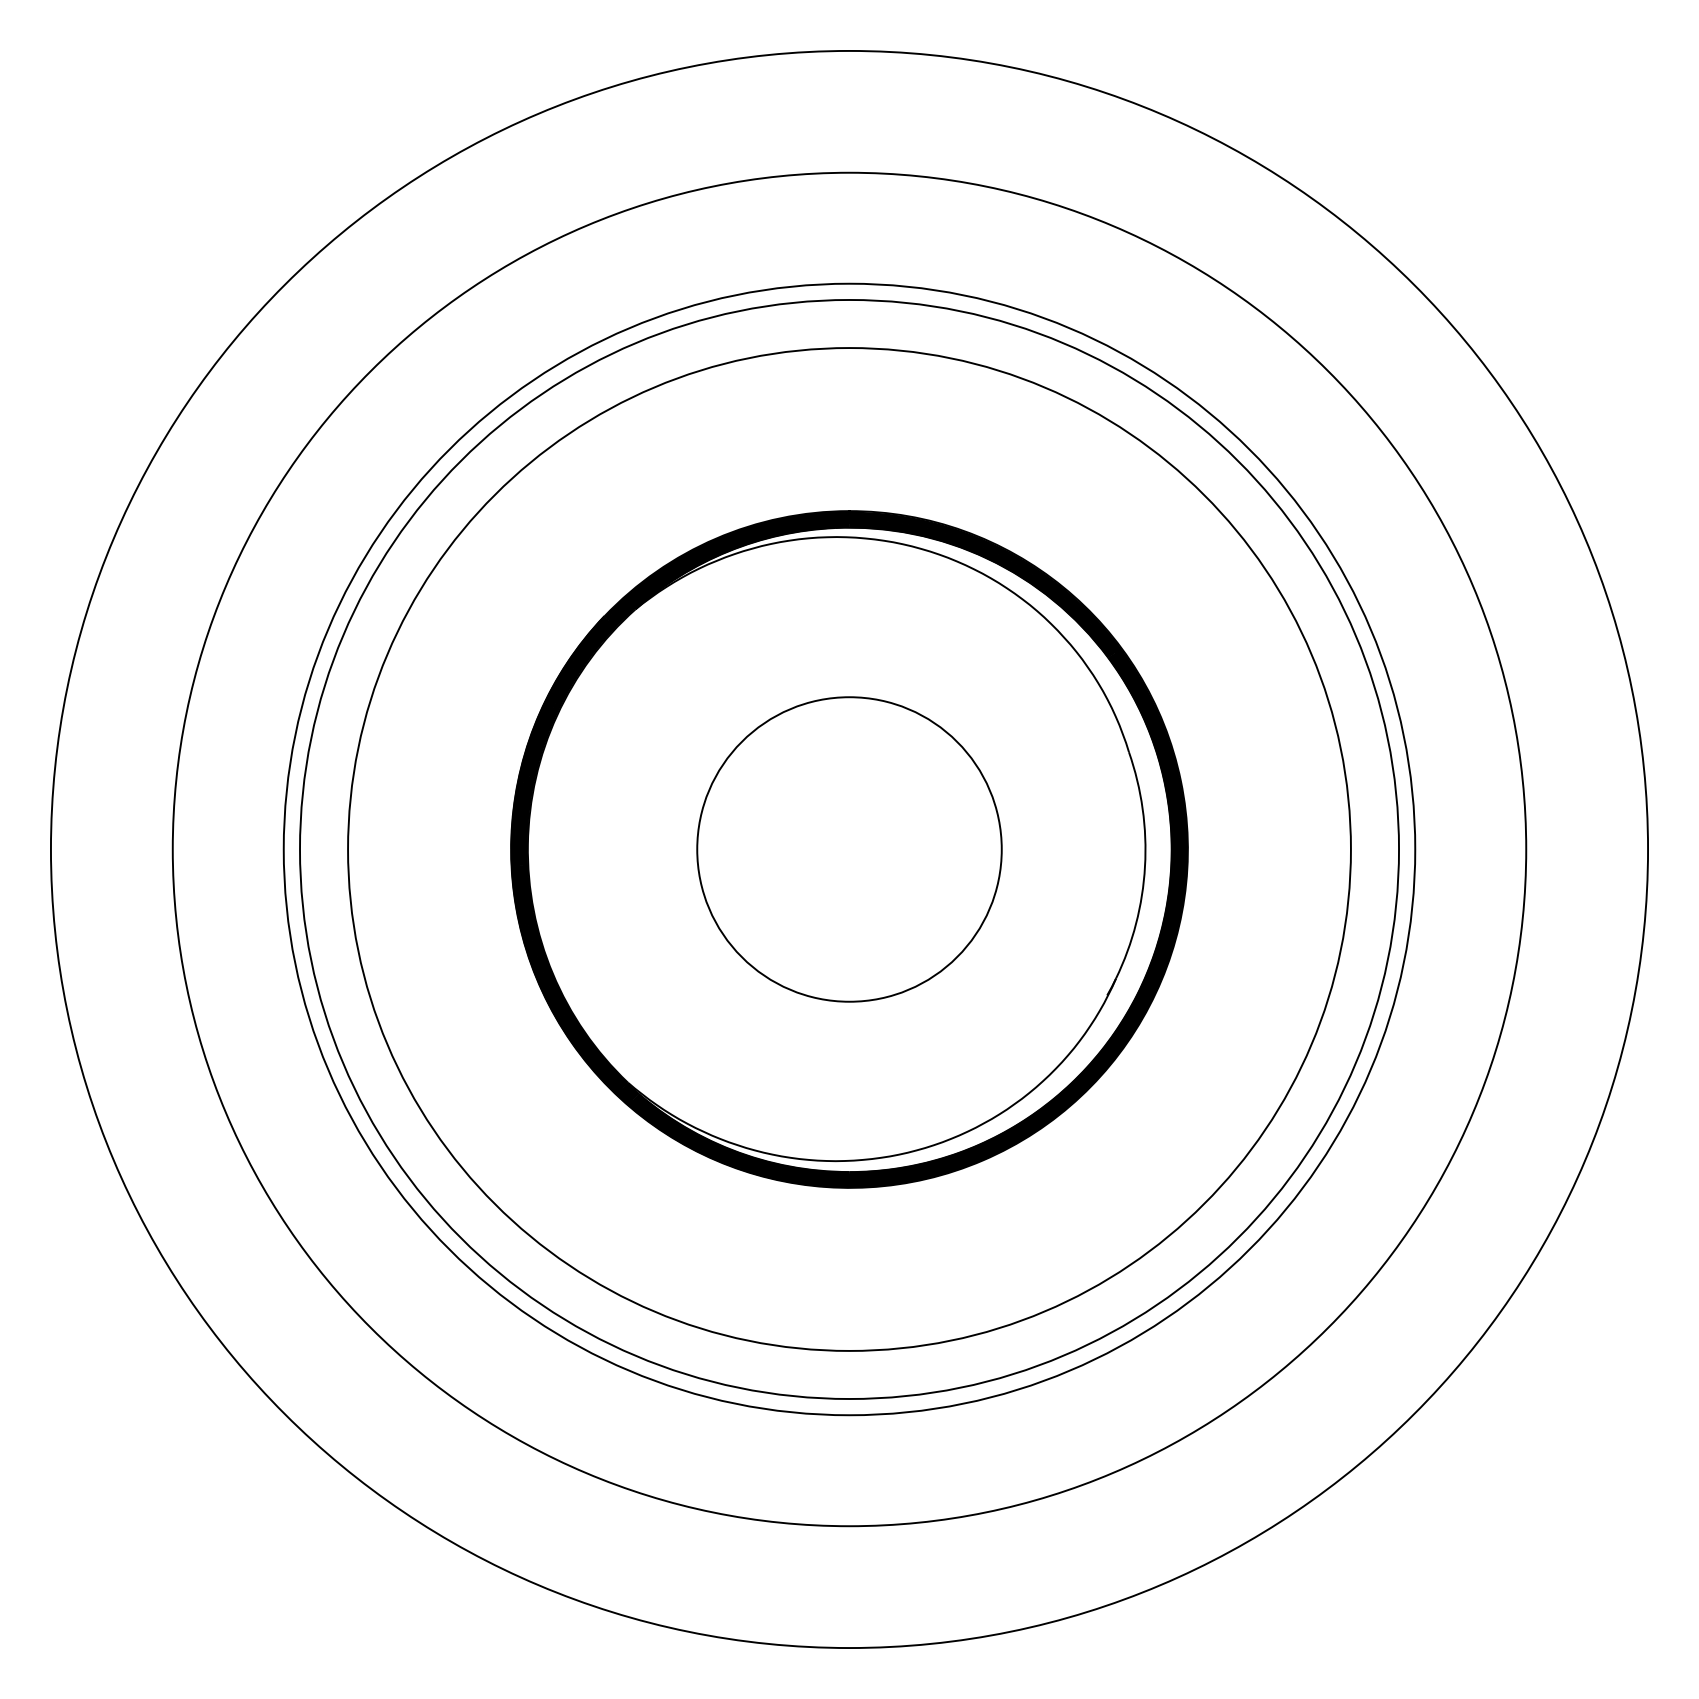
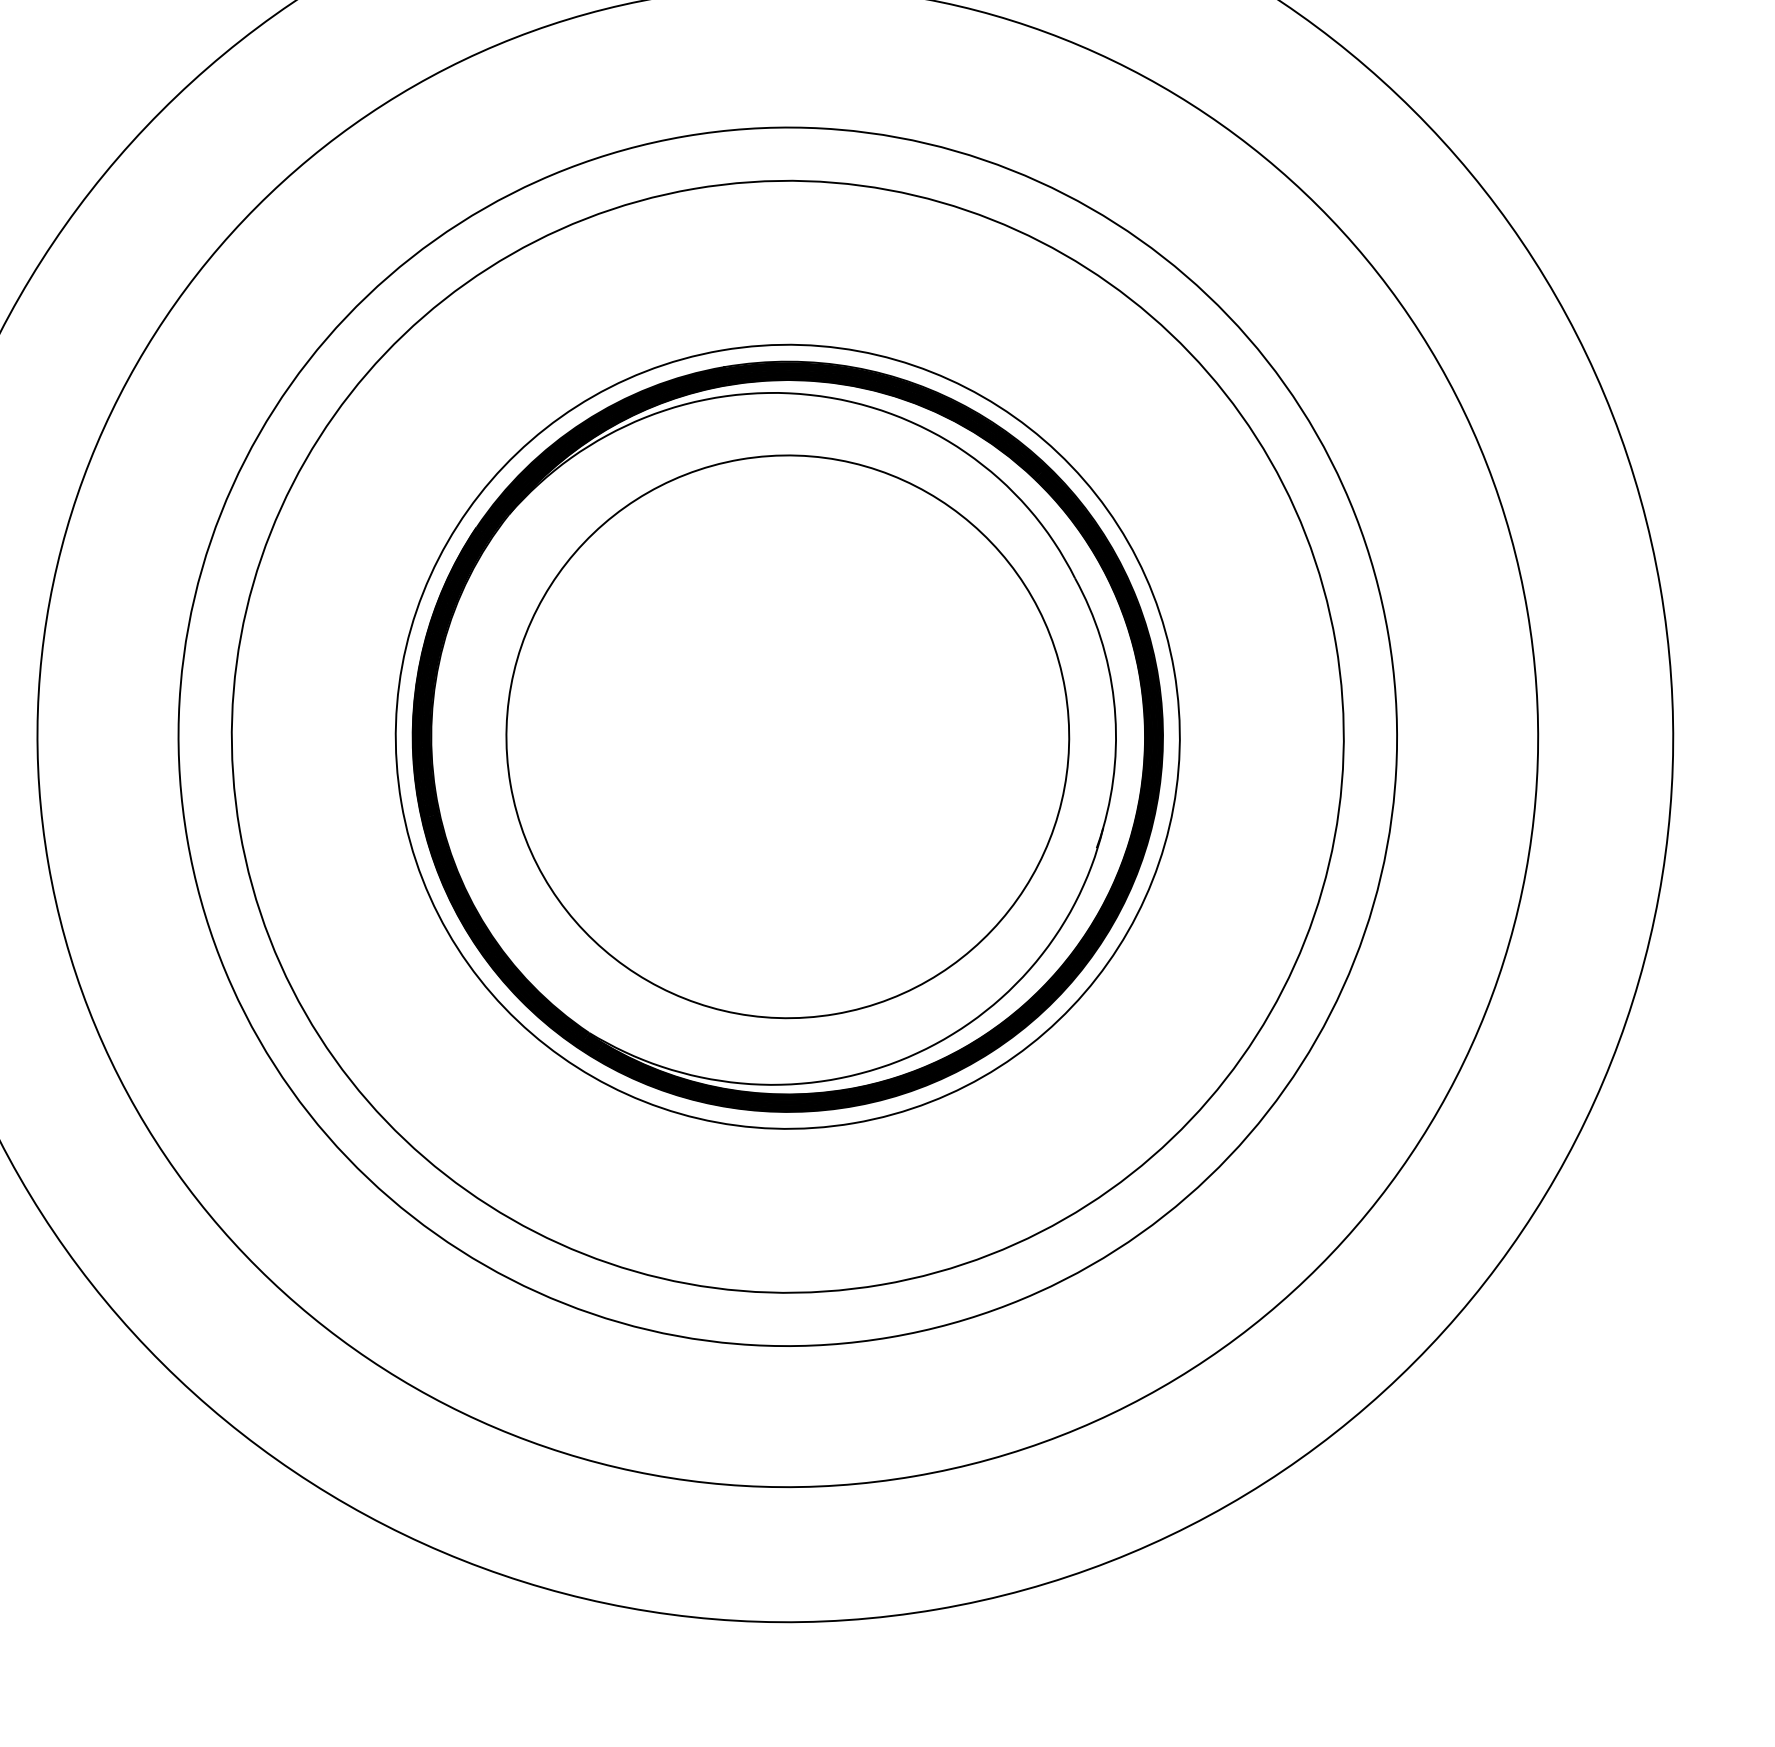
circle: (849, 849) -> (787, 736), size x0.62
circle: (849, 849) -> (787, 736), size x1.67

